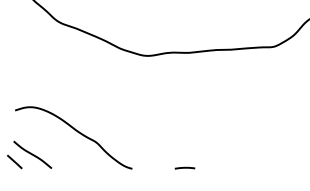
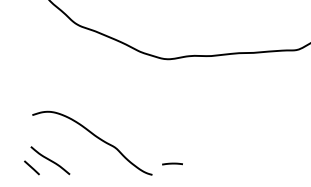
curve: (184, 167) -> (172, 163), moved

